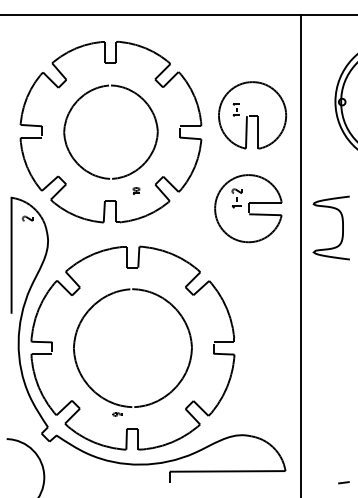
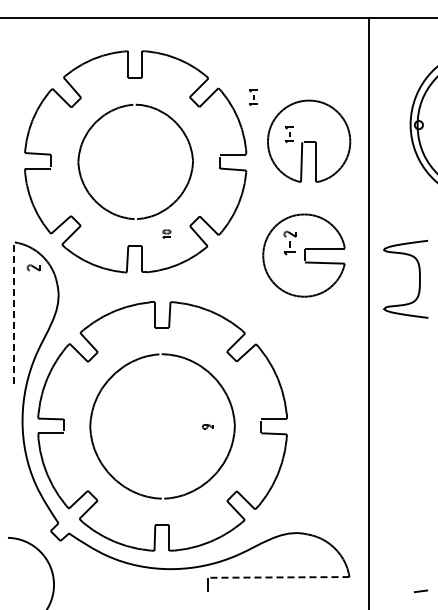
part: (207, 79) -> (253, 97), added
line: (11, 252) -> (13, 309), solid -> dashed
part: (117, 414) -> (207, 426), moved
line: (227, 471) -> (278, 577), solid -> dashed

